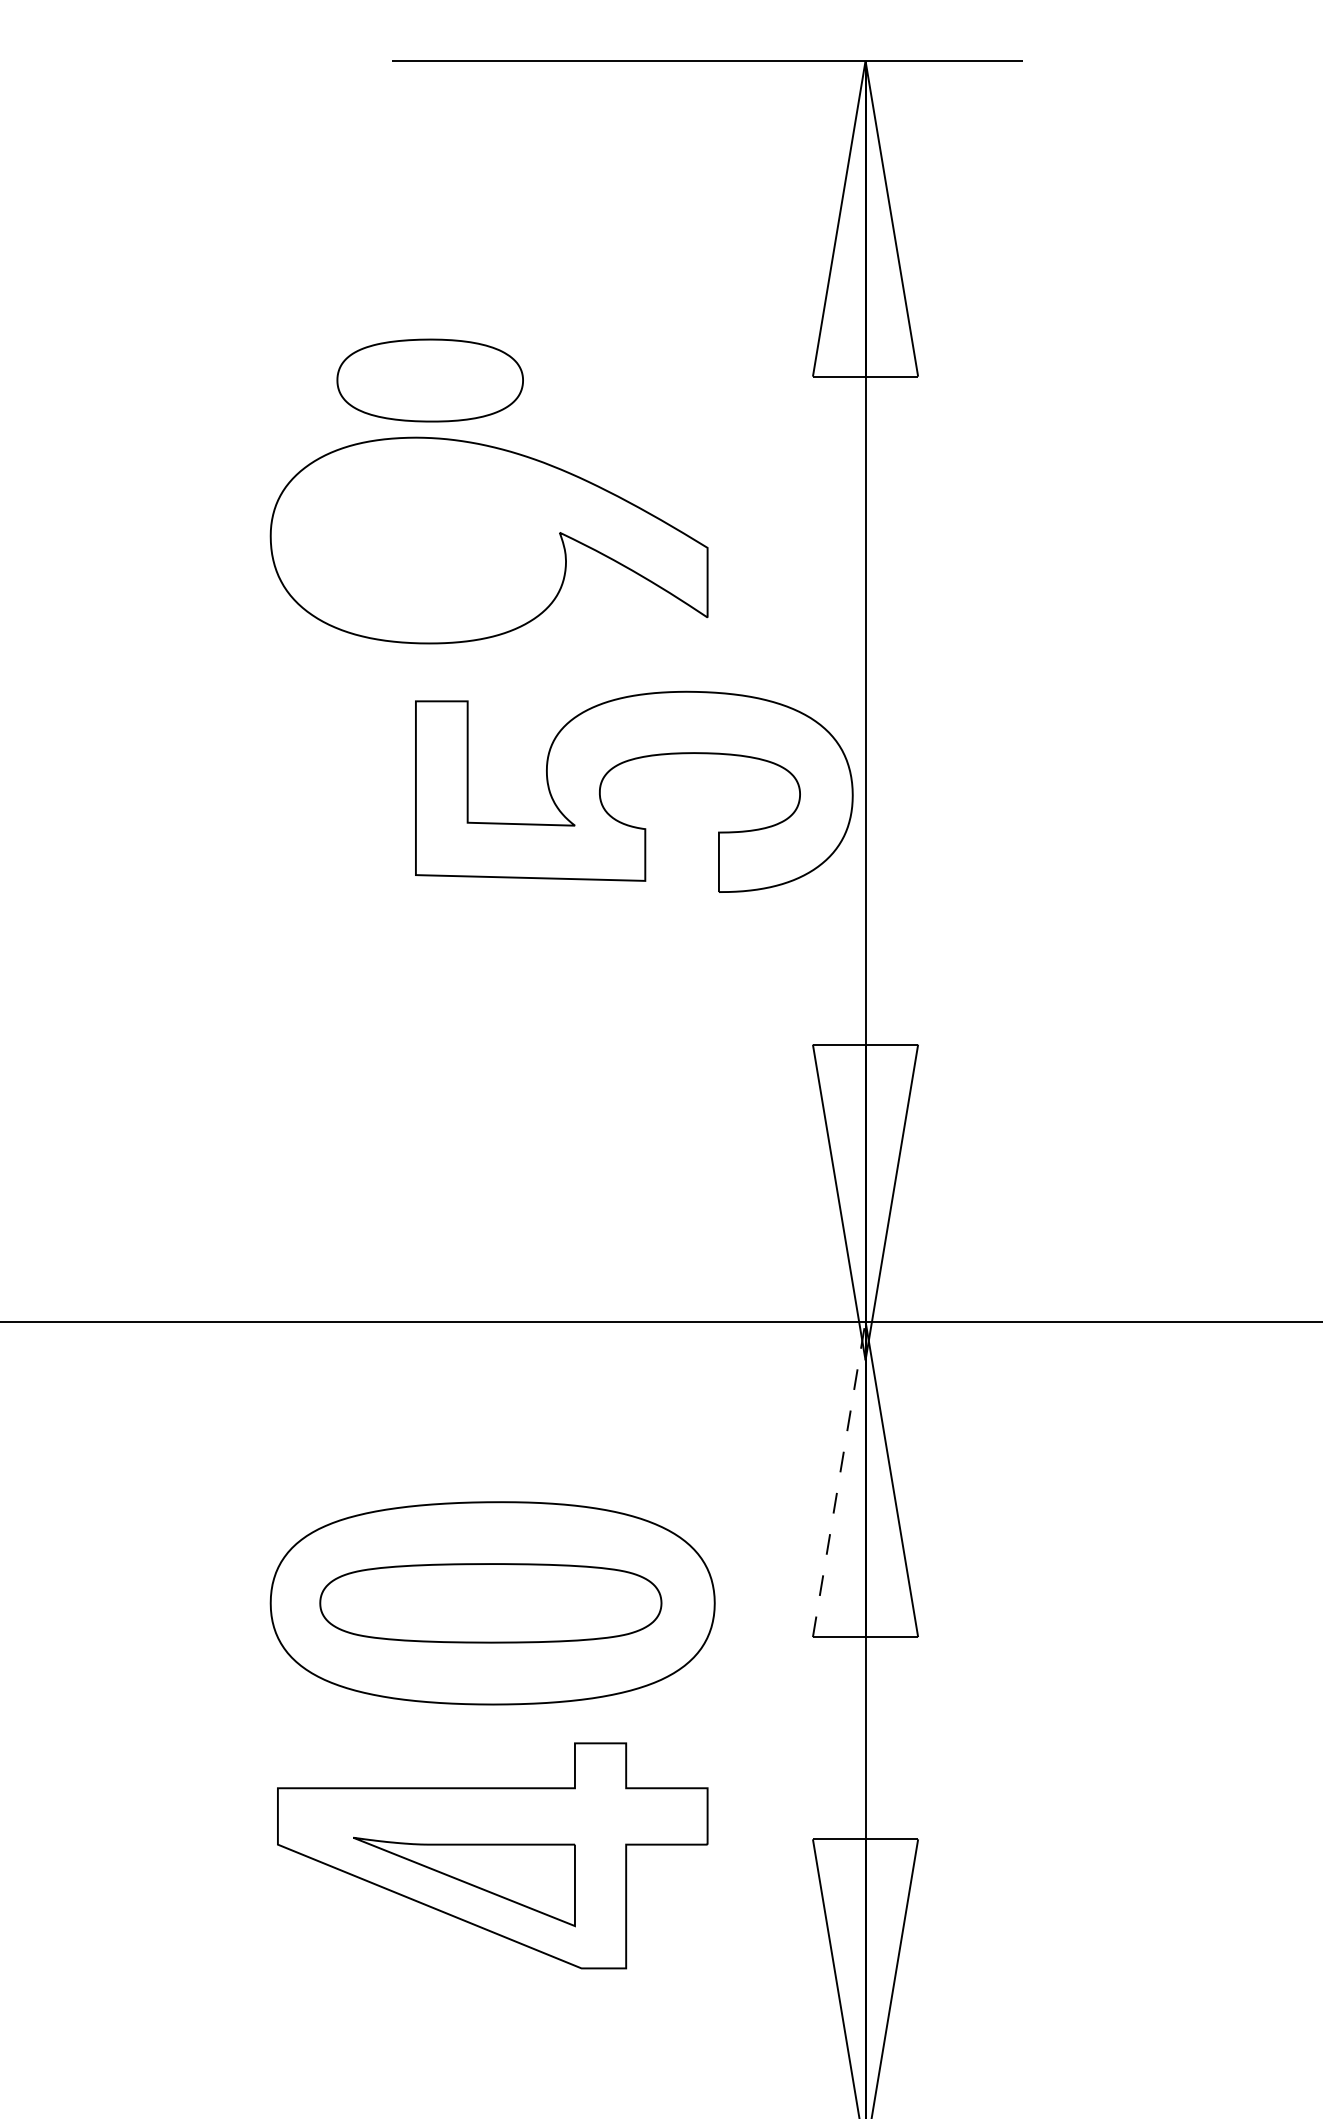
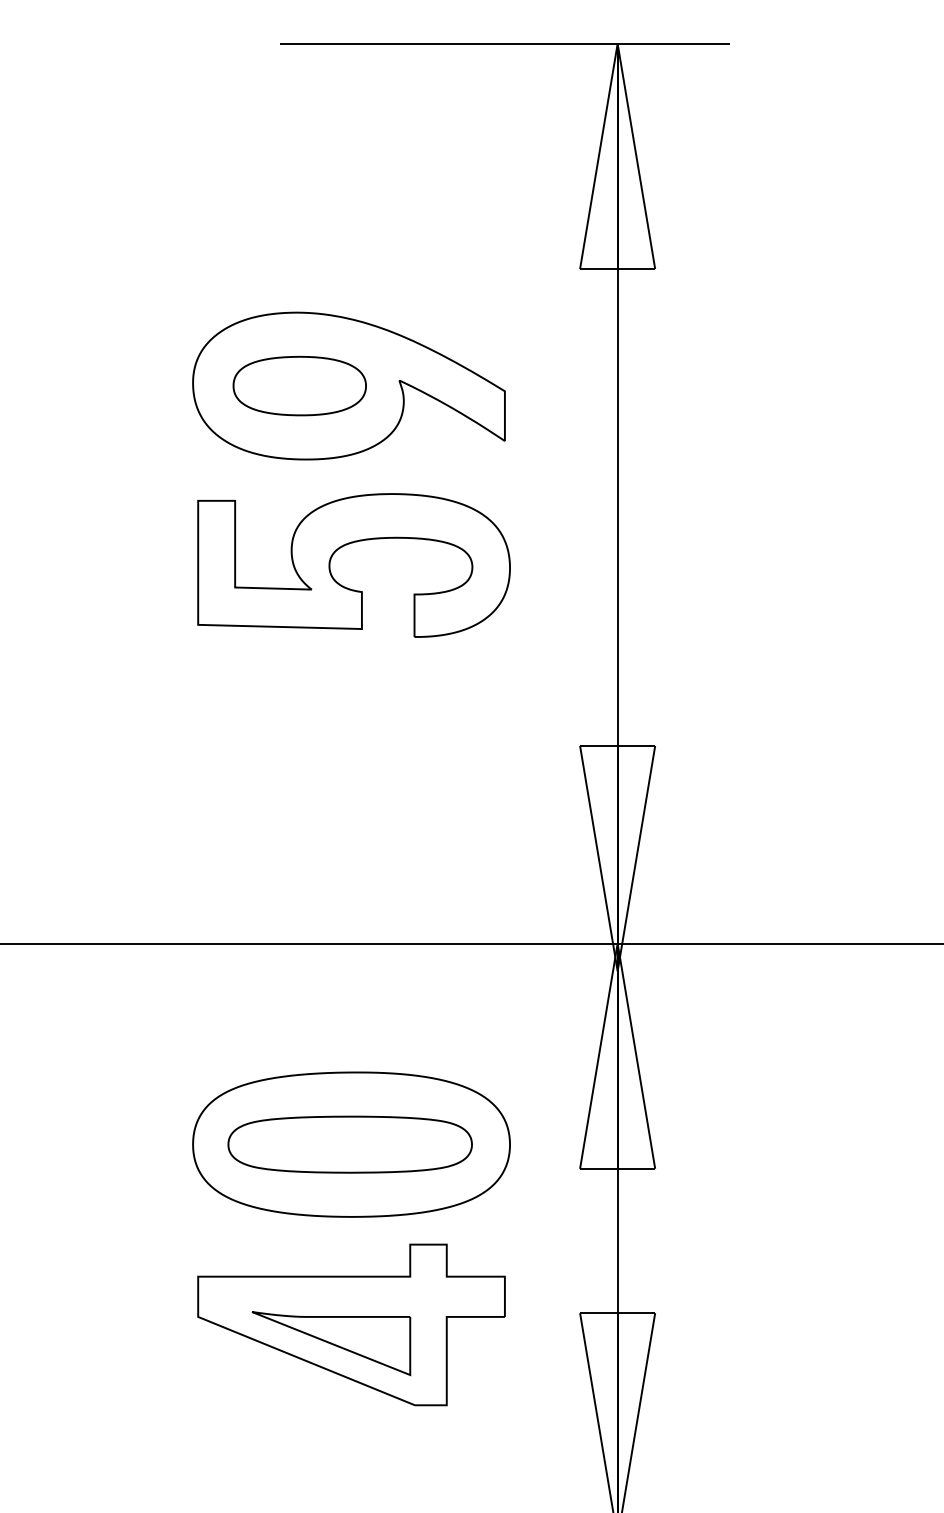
part: (429, 380) -> (299, 386), moved
part: (621, 764) -> (344, 545), moved
line: (839, 1478) -> (599, 1055), dashed -> solid

